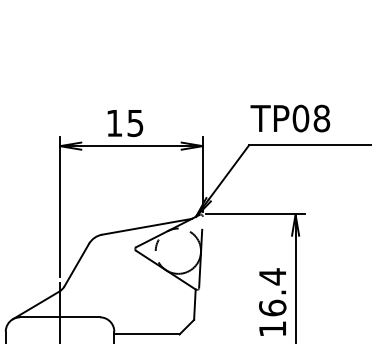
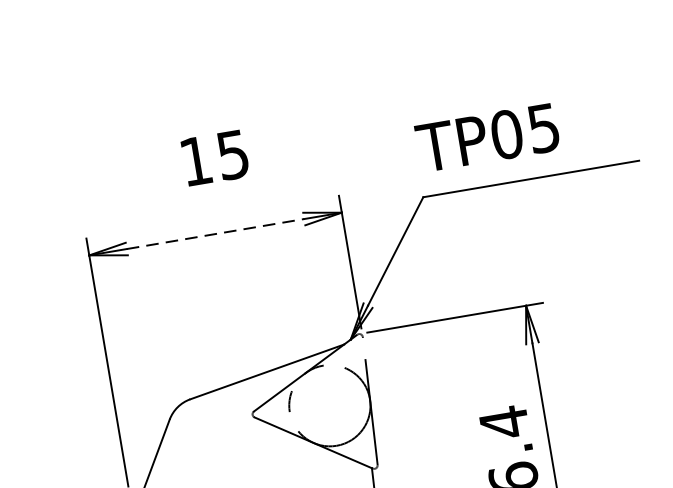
text: (321, 118) -> (543, 128), TP08 -> TP05
text: (125, 123) -> (215, 158), moved
line: (131, 146) -> (215, 234), solid -> dashed

